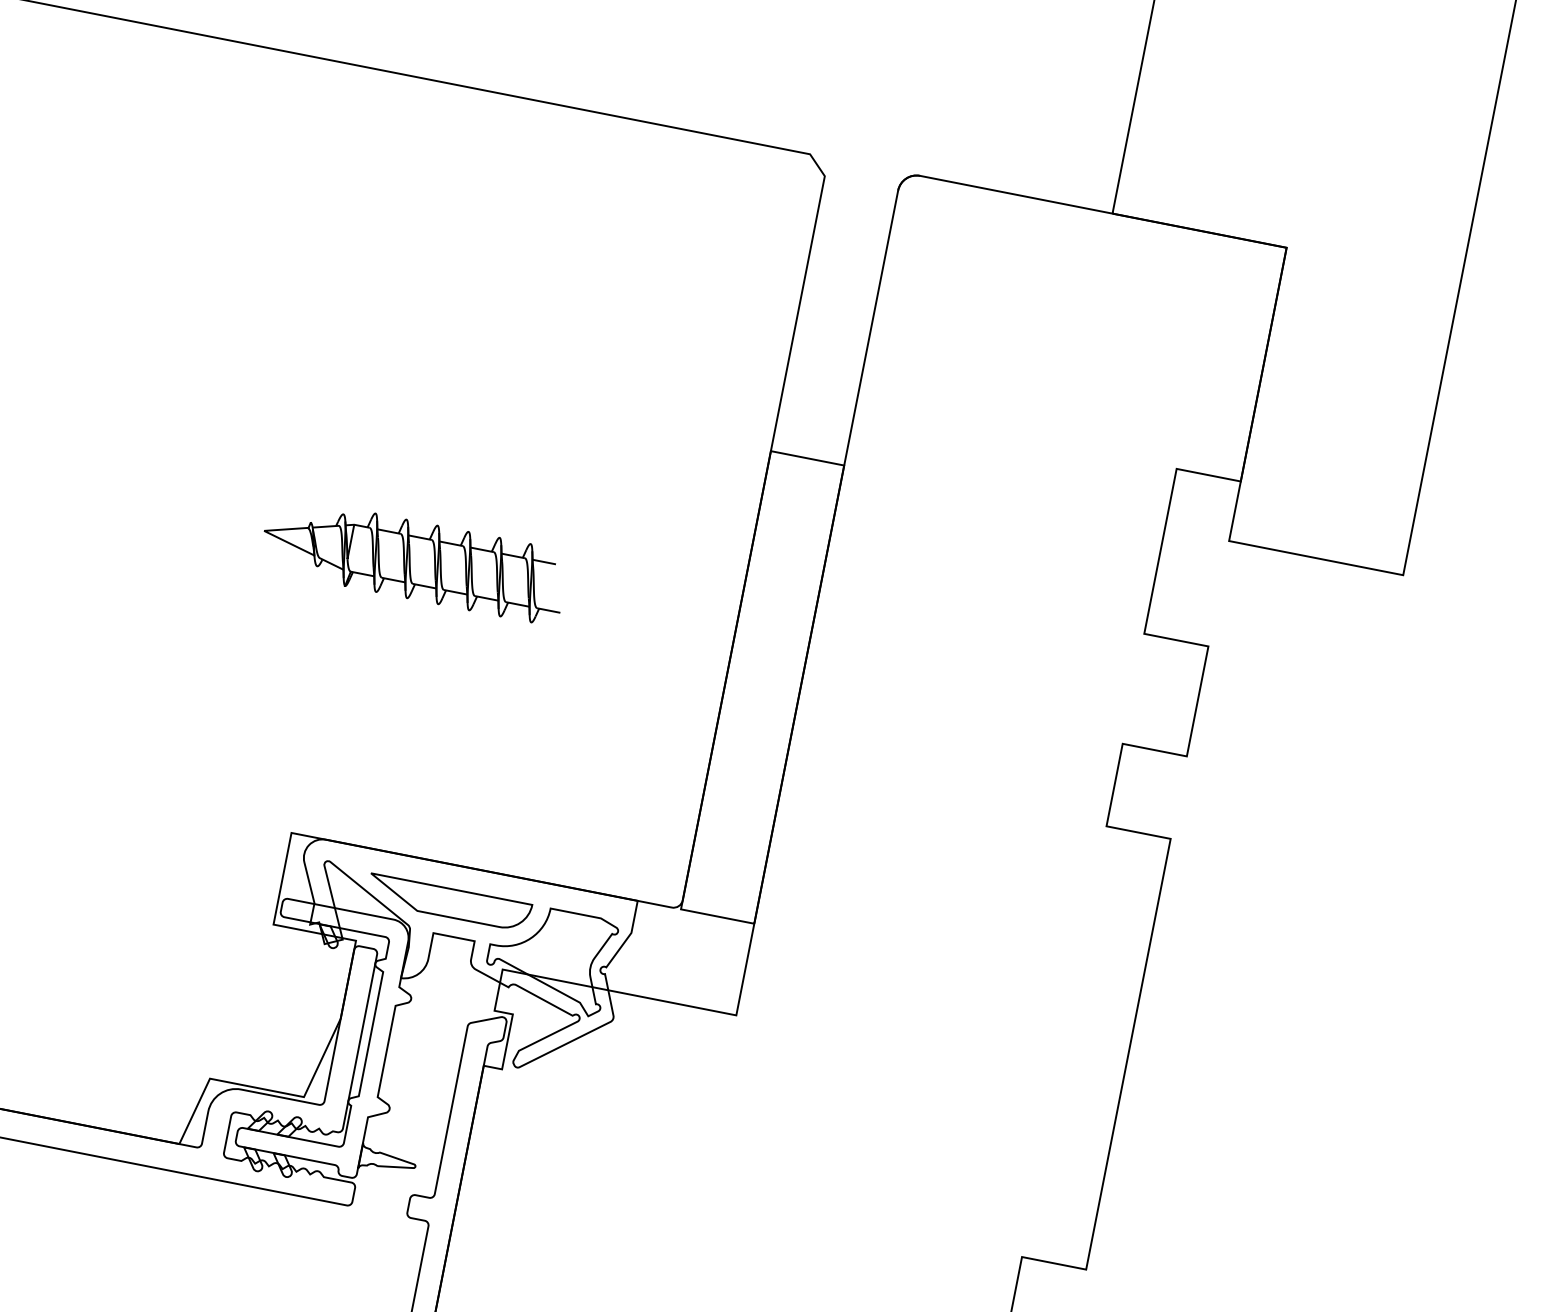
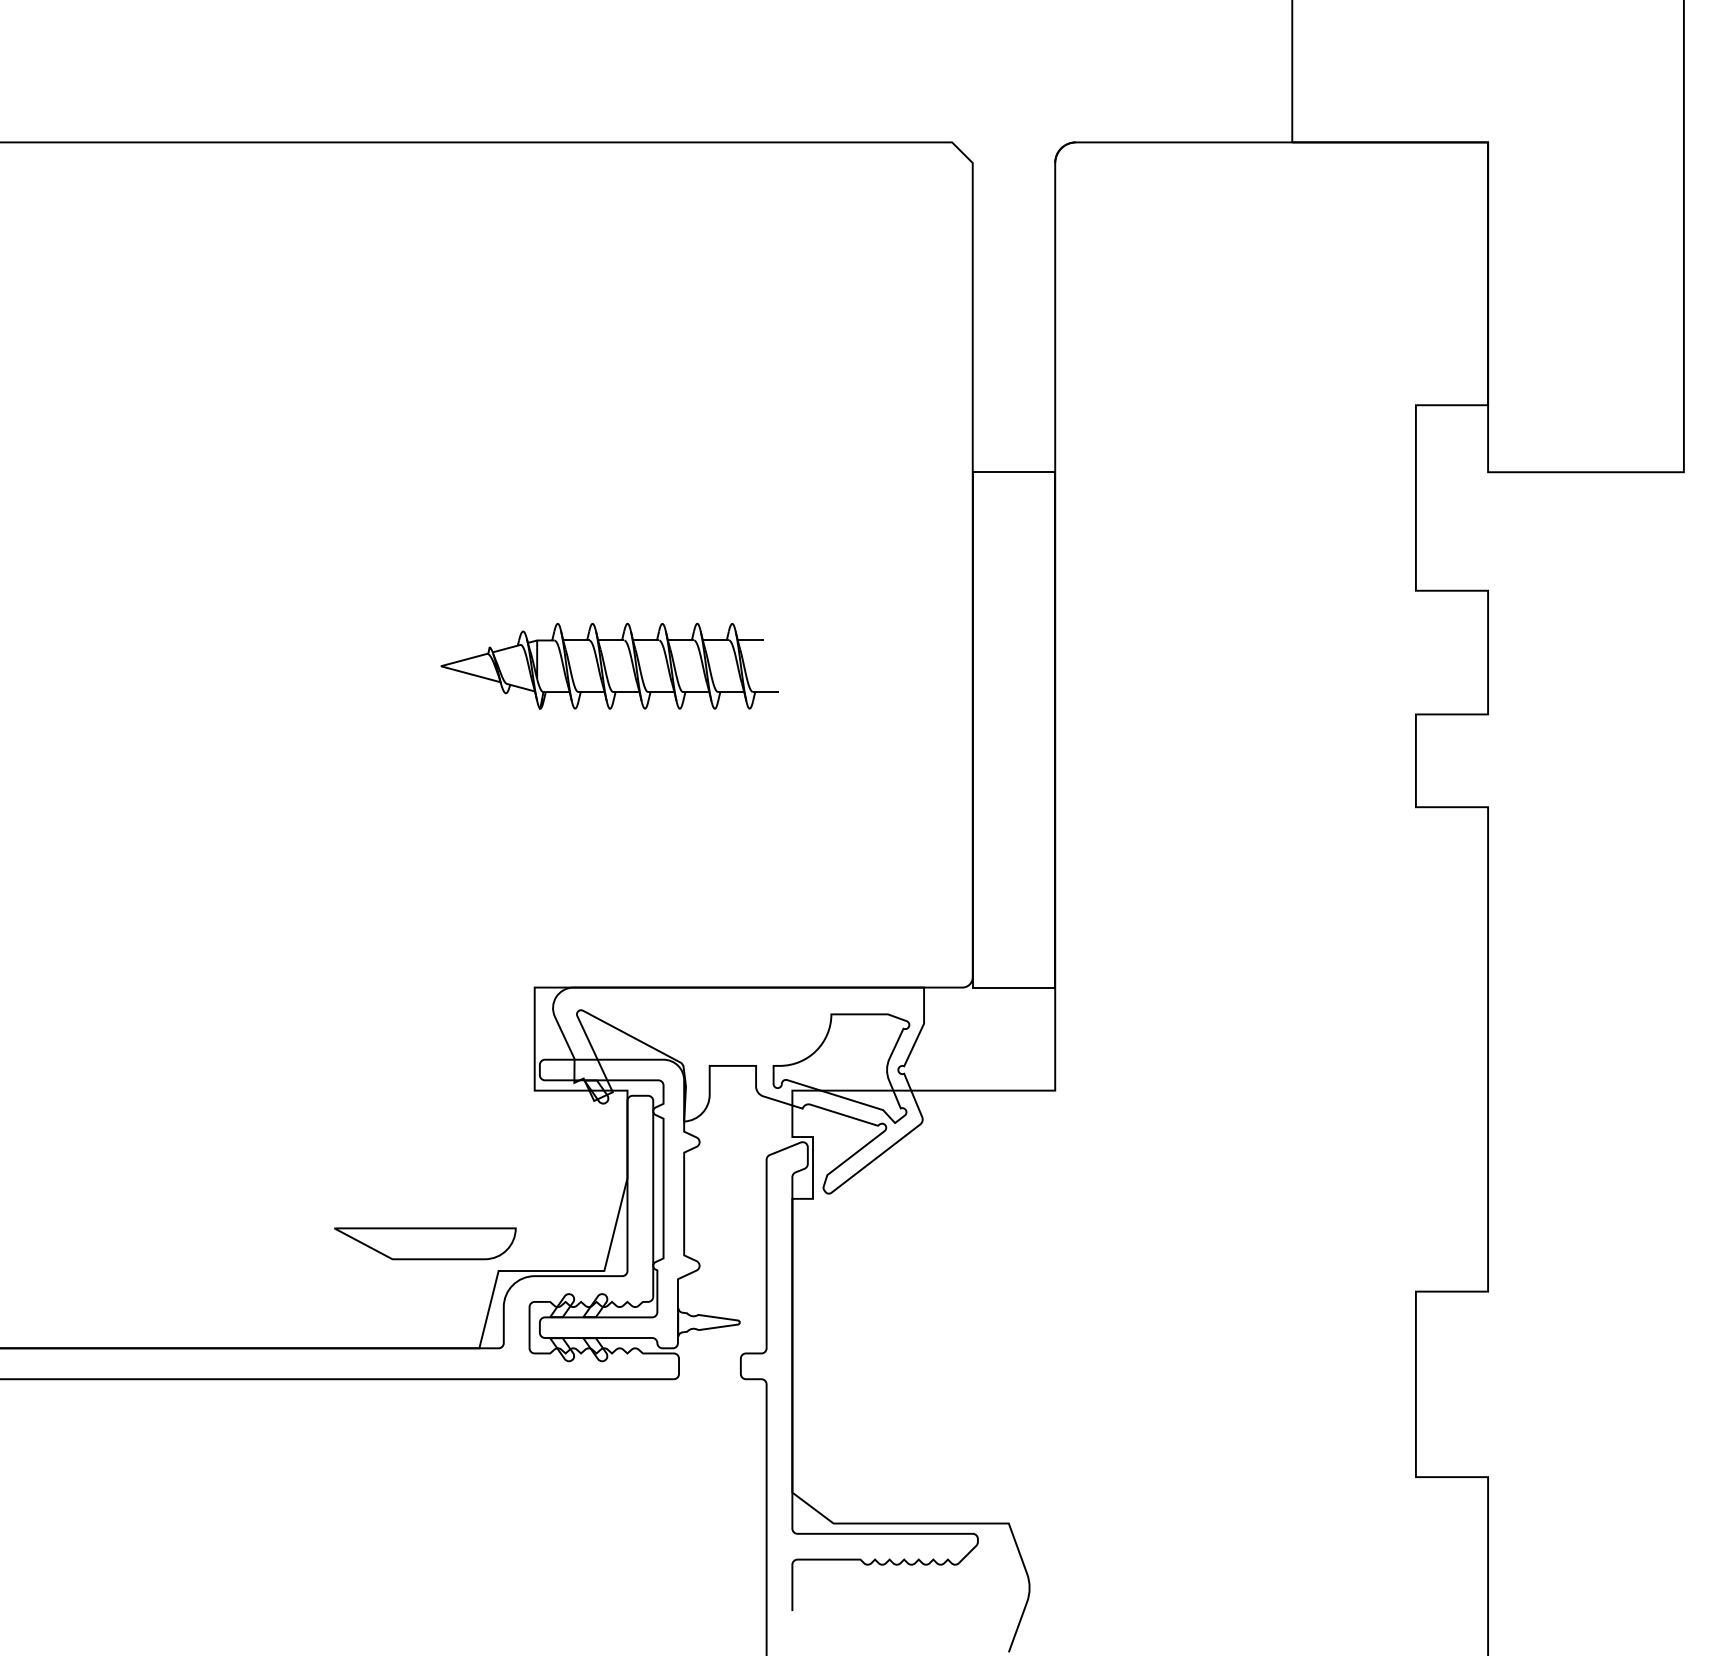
part: (449, 902) -> (425, 1243), moved

